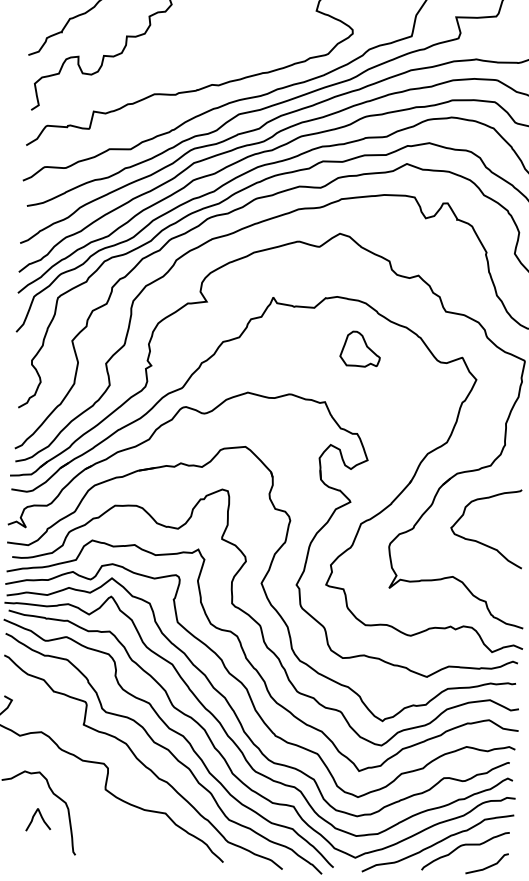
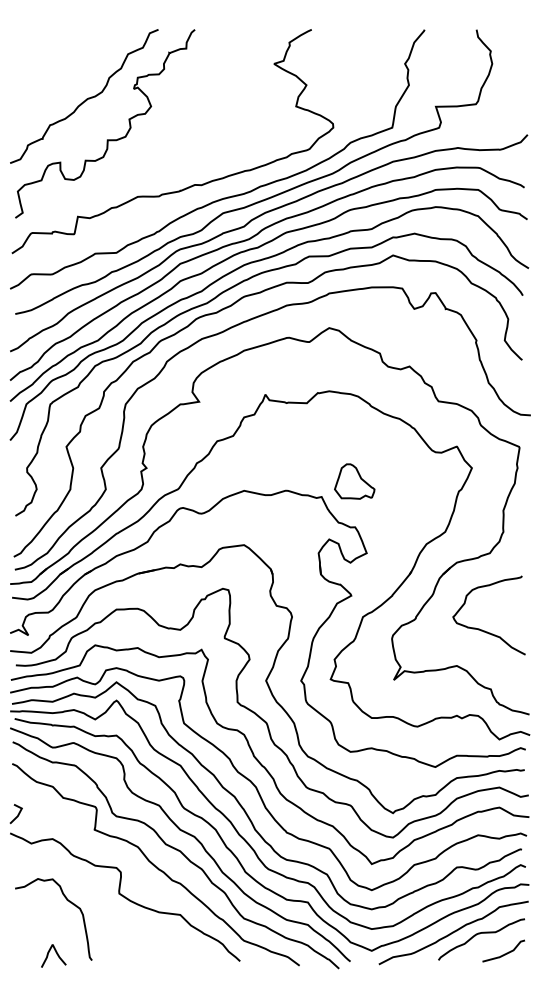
part: (360, 349) -> (354, 481), moved
curve: (41, 818) -> (56, 954), moved

